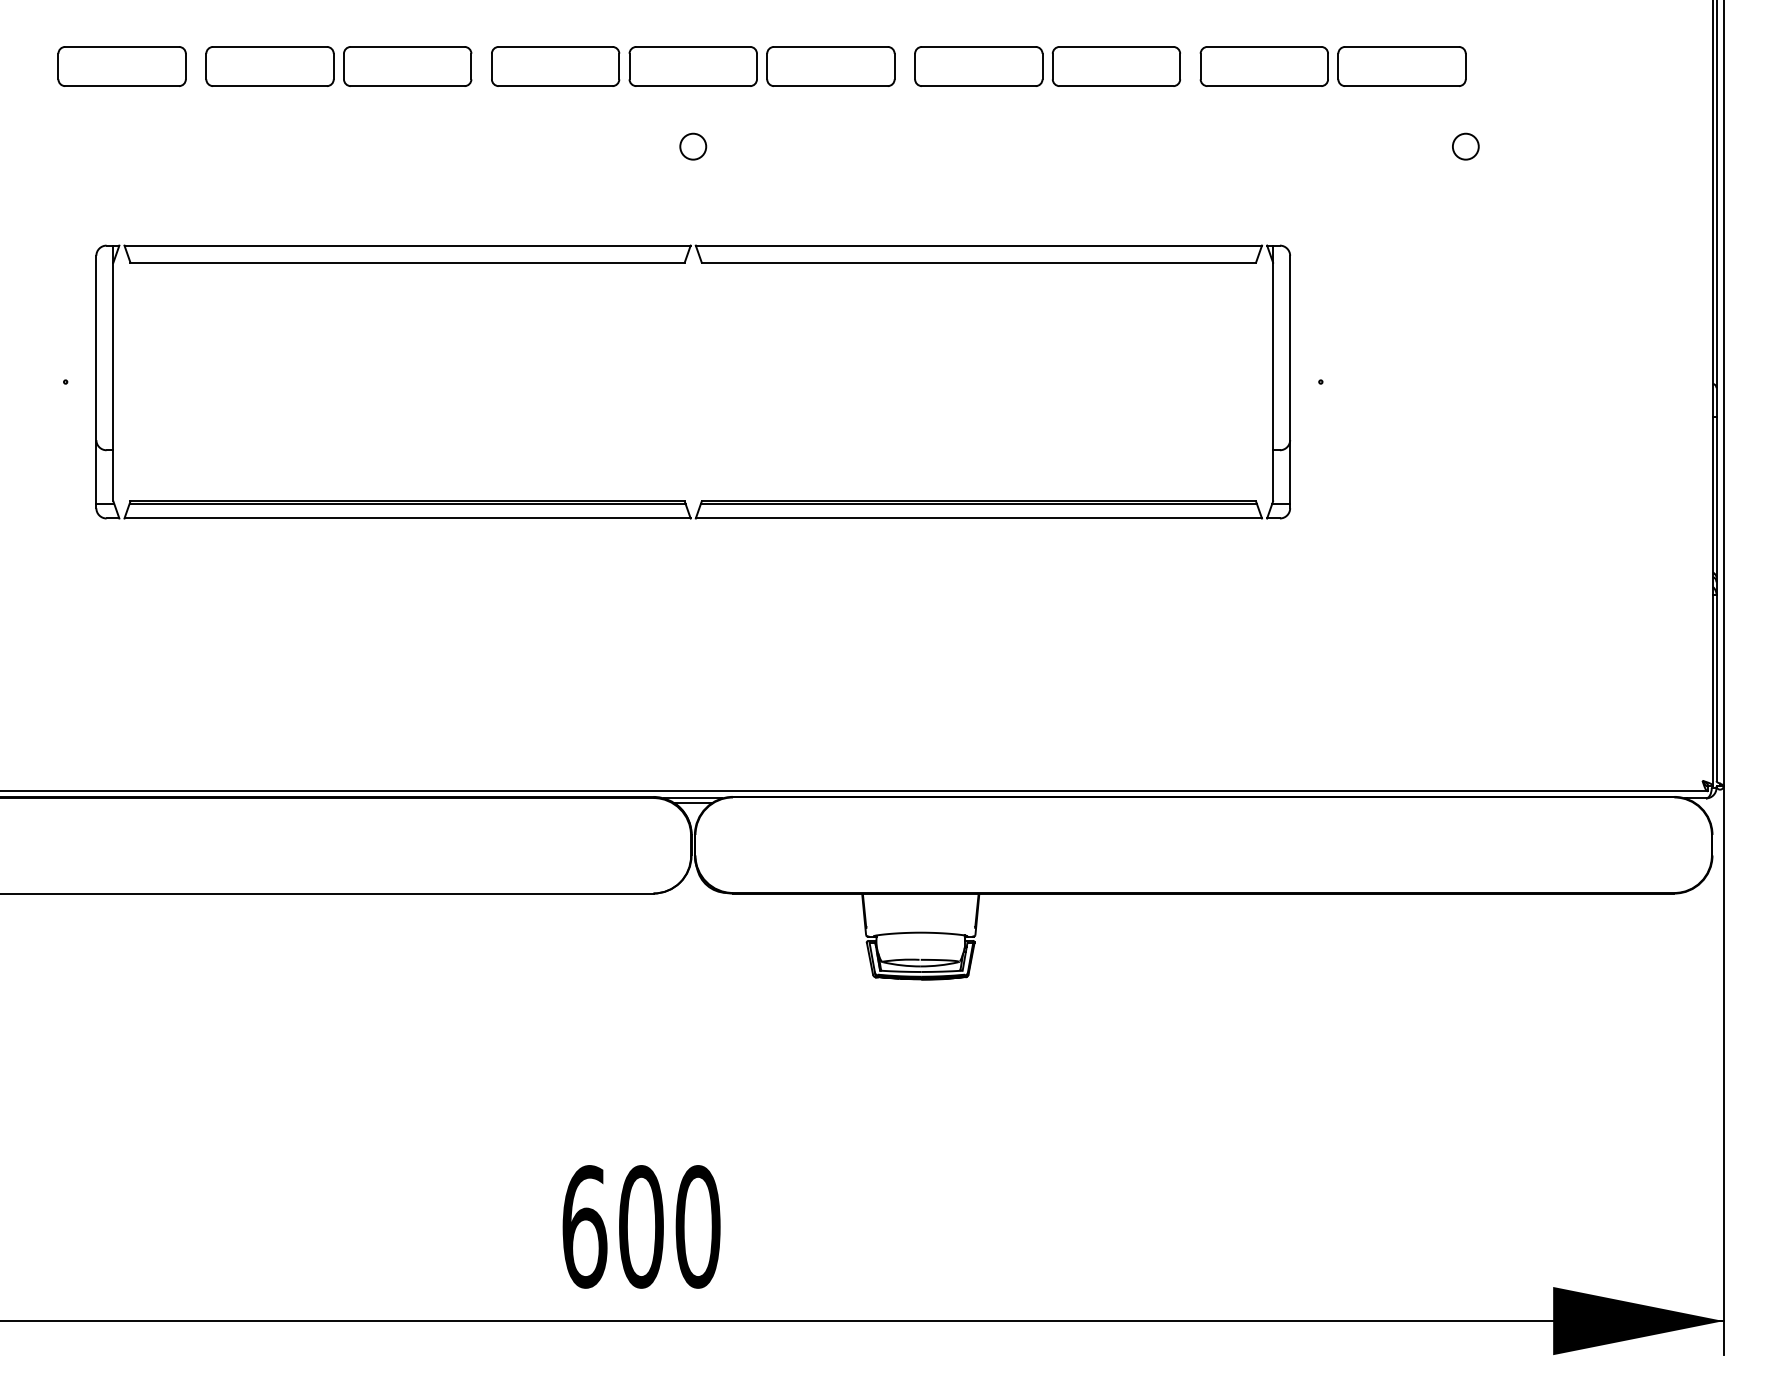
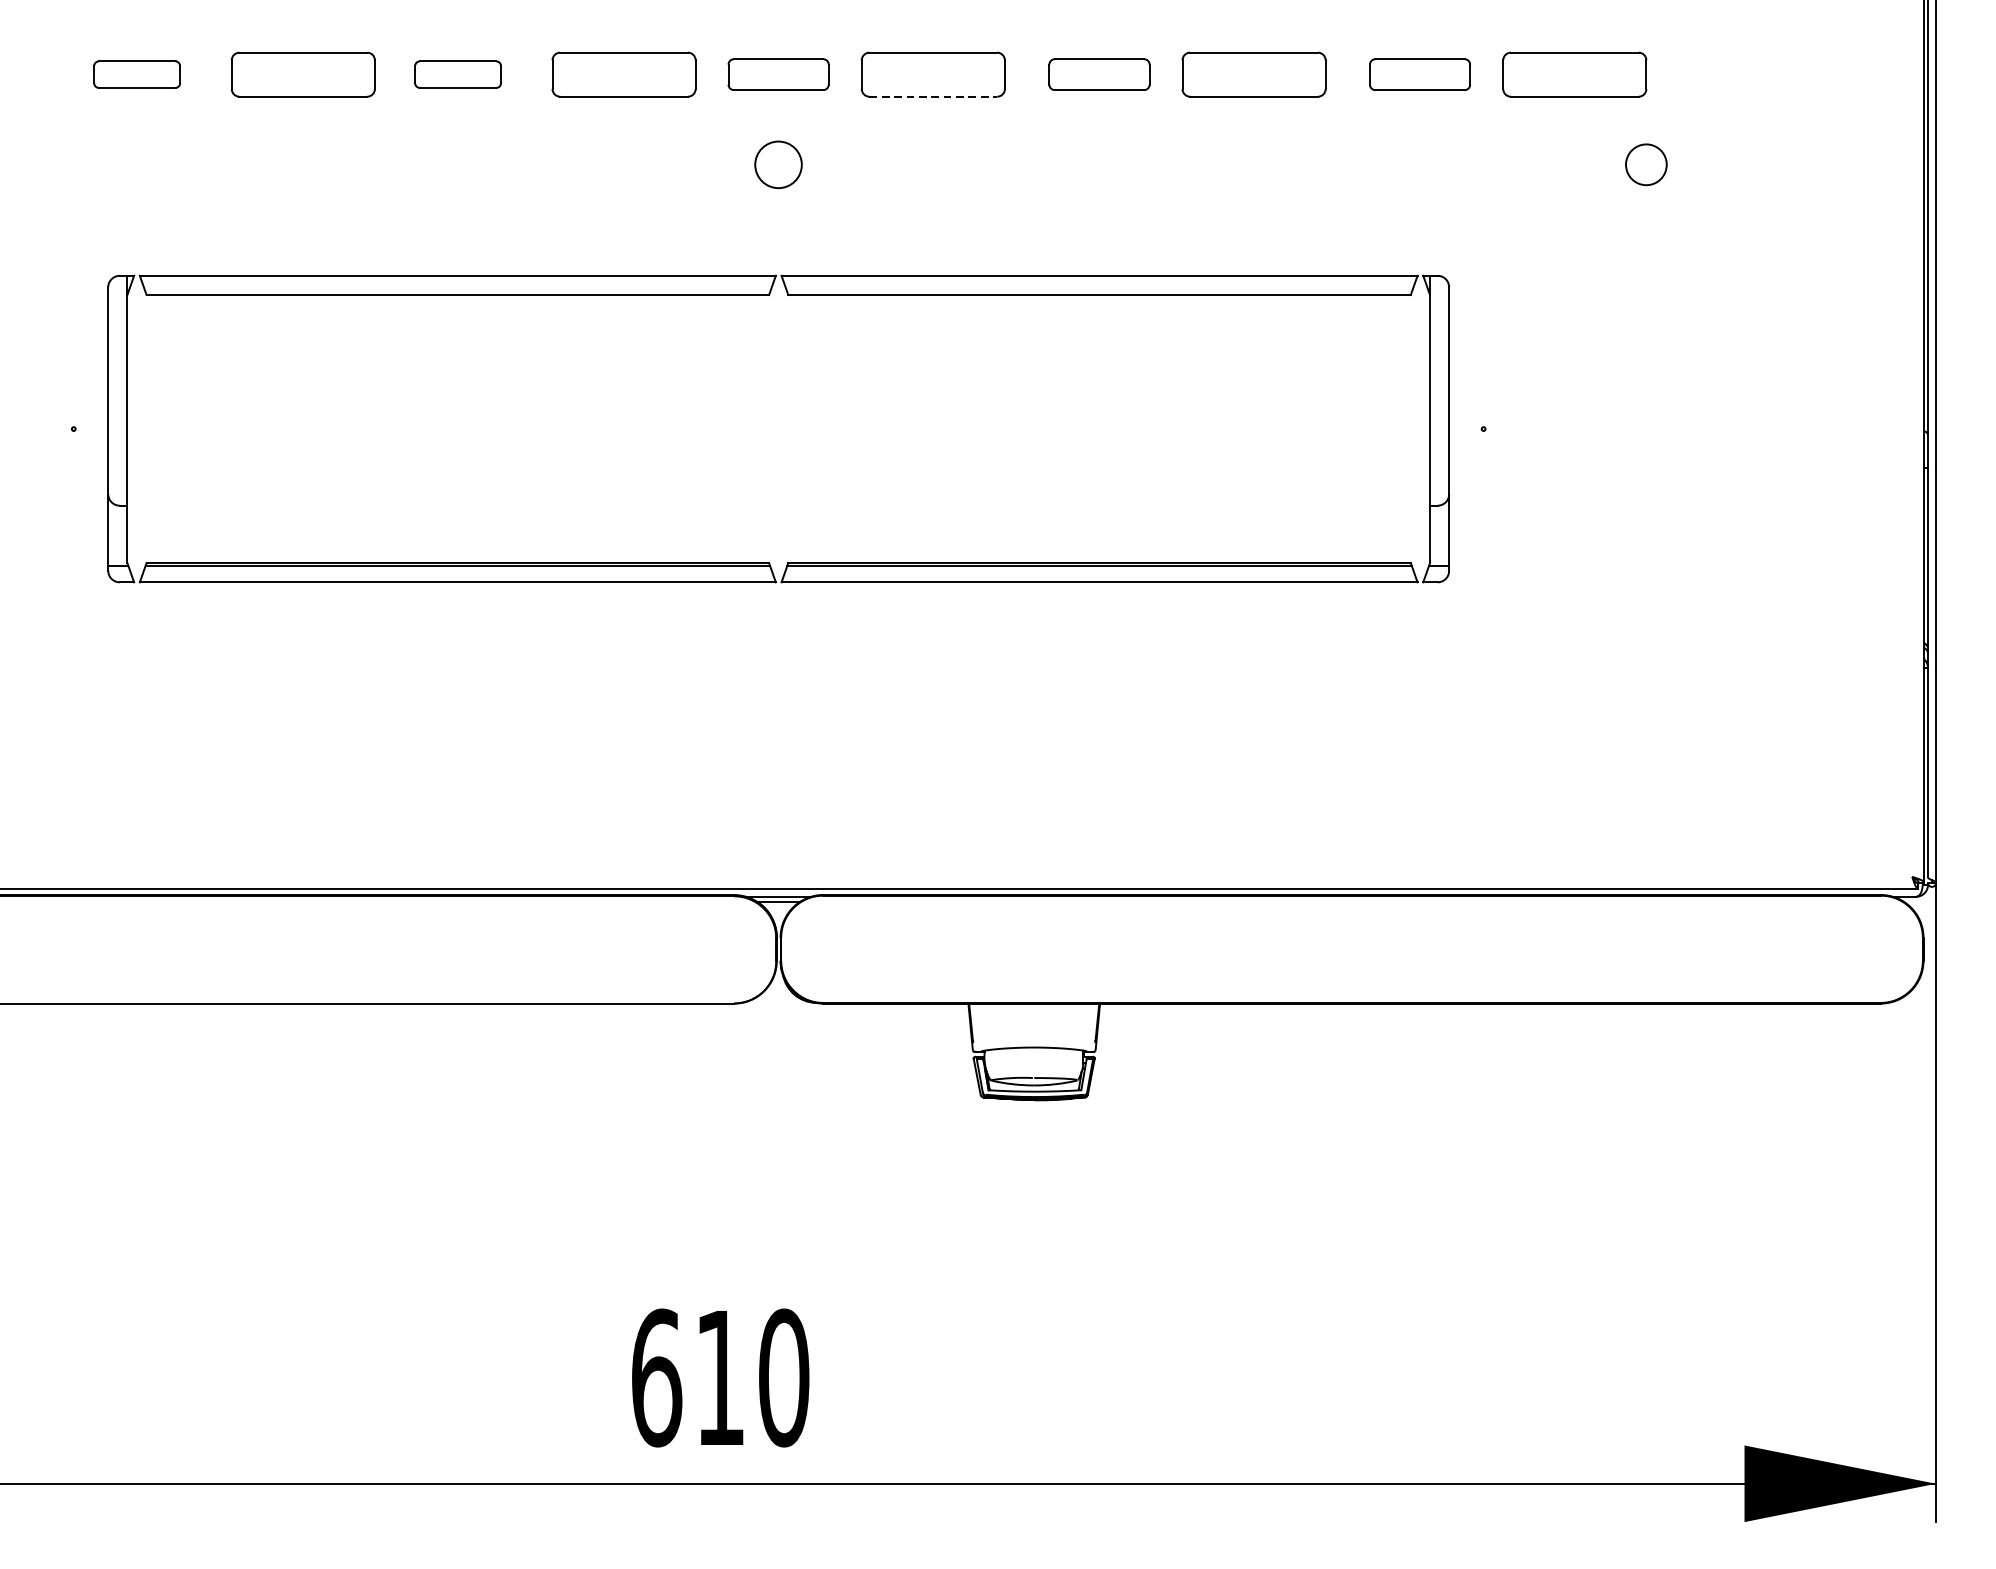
part: (121, 66) -> (136, 74), size x0.6
part: (407, 66) -> (457, 74), size x0.6
part: (692, 66) -> (777, 74), size x0.7
part: (978, 66) -> (1099, 74), size x0.7
part: (1263, 66) -> (1419, 74), size x0.7
line: (830, 86) -> (932, 97), solid -> dashed
circle: (693, 146) -> (778, 164), size x1.6
circle: (1465, 146) -> (1646, 164), size x1.4
text: (641, 1226) -> (720, 1377), 600 -> 610

